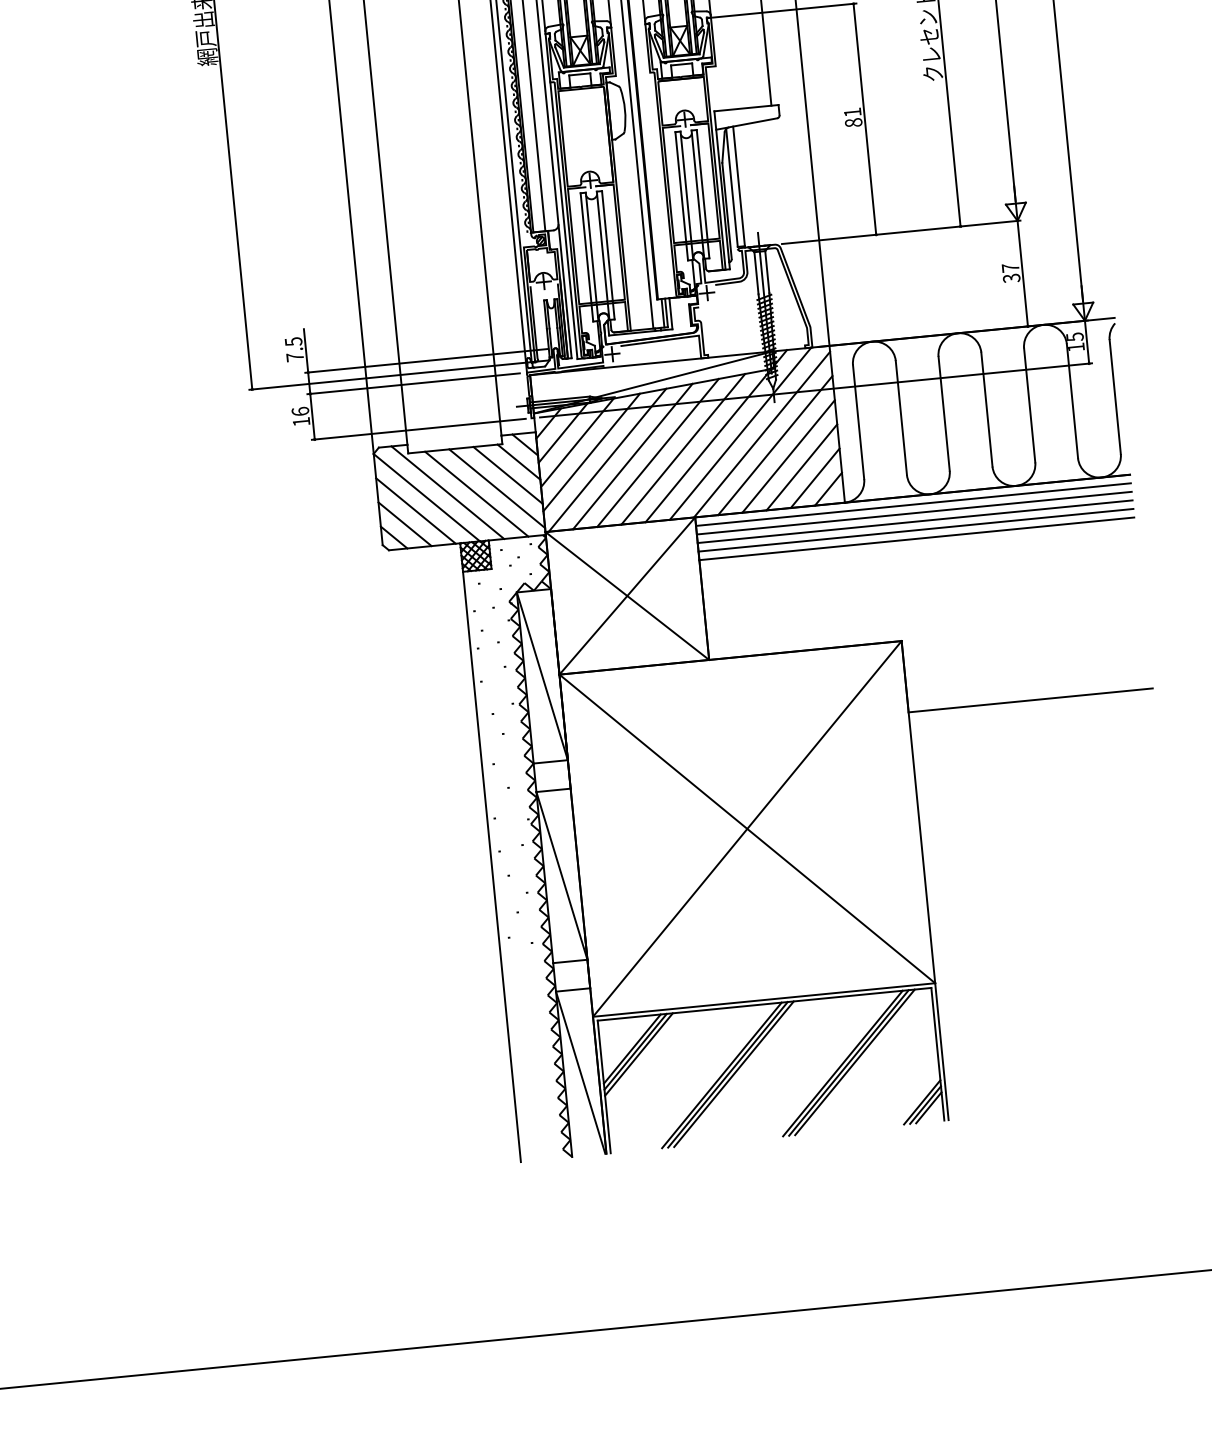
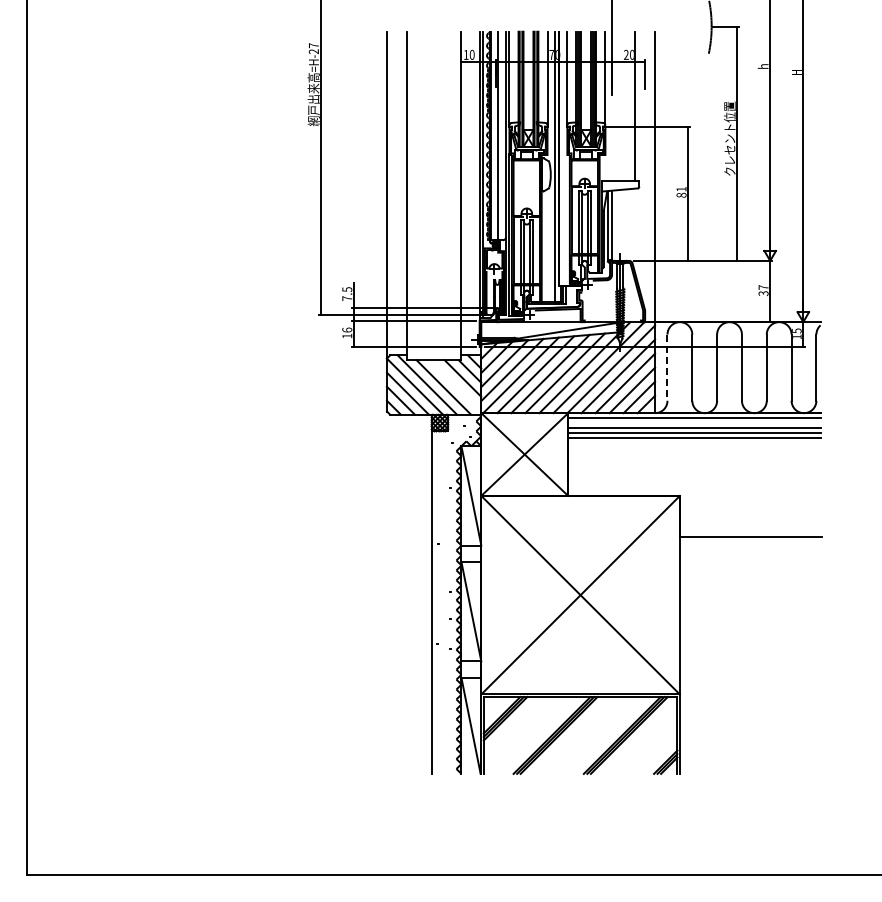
line: (858, 423) -> (667, 368), solid -> dashed
line: (496, 488) -> (455, 385), removed
line: (914, 513) -> (694, 423), removed

